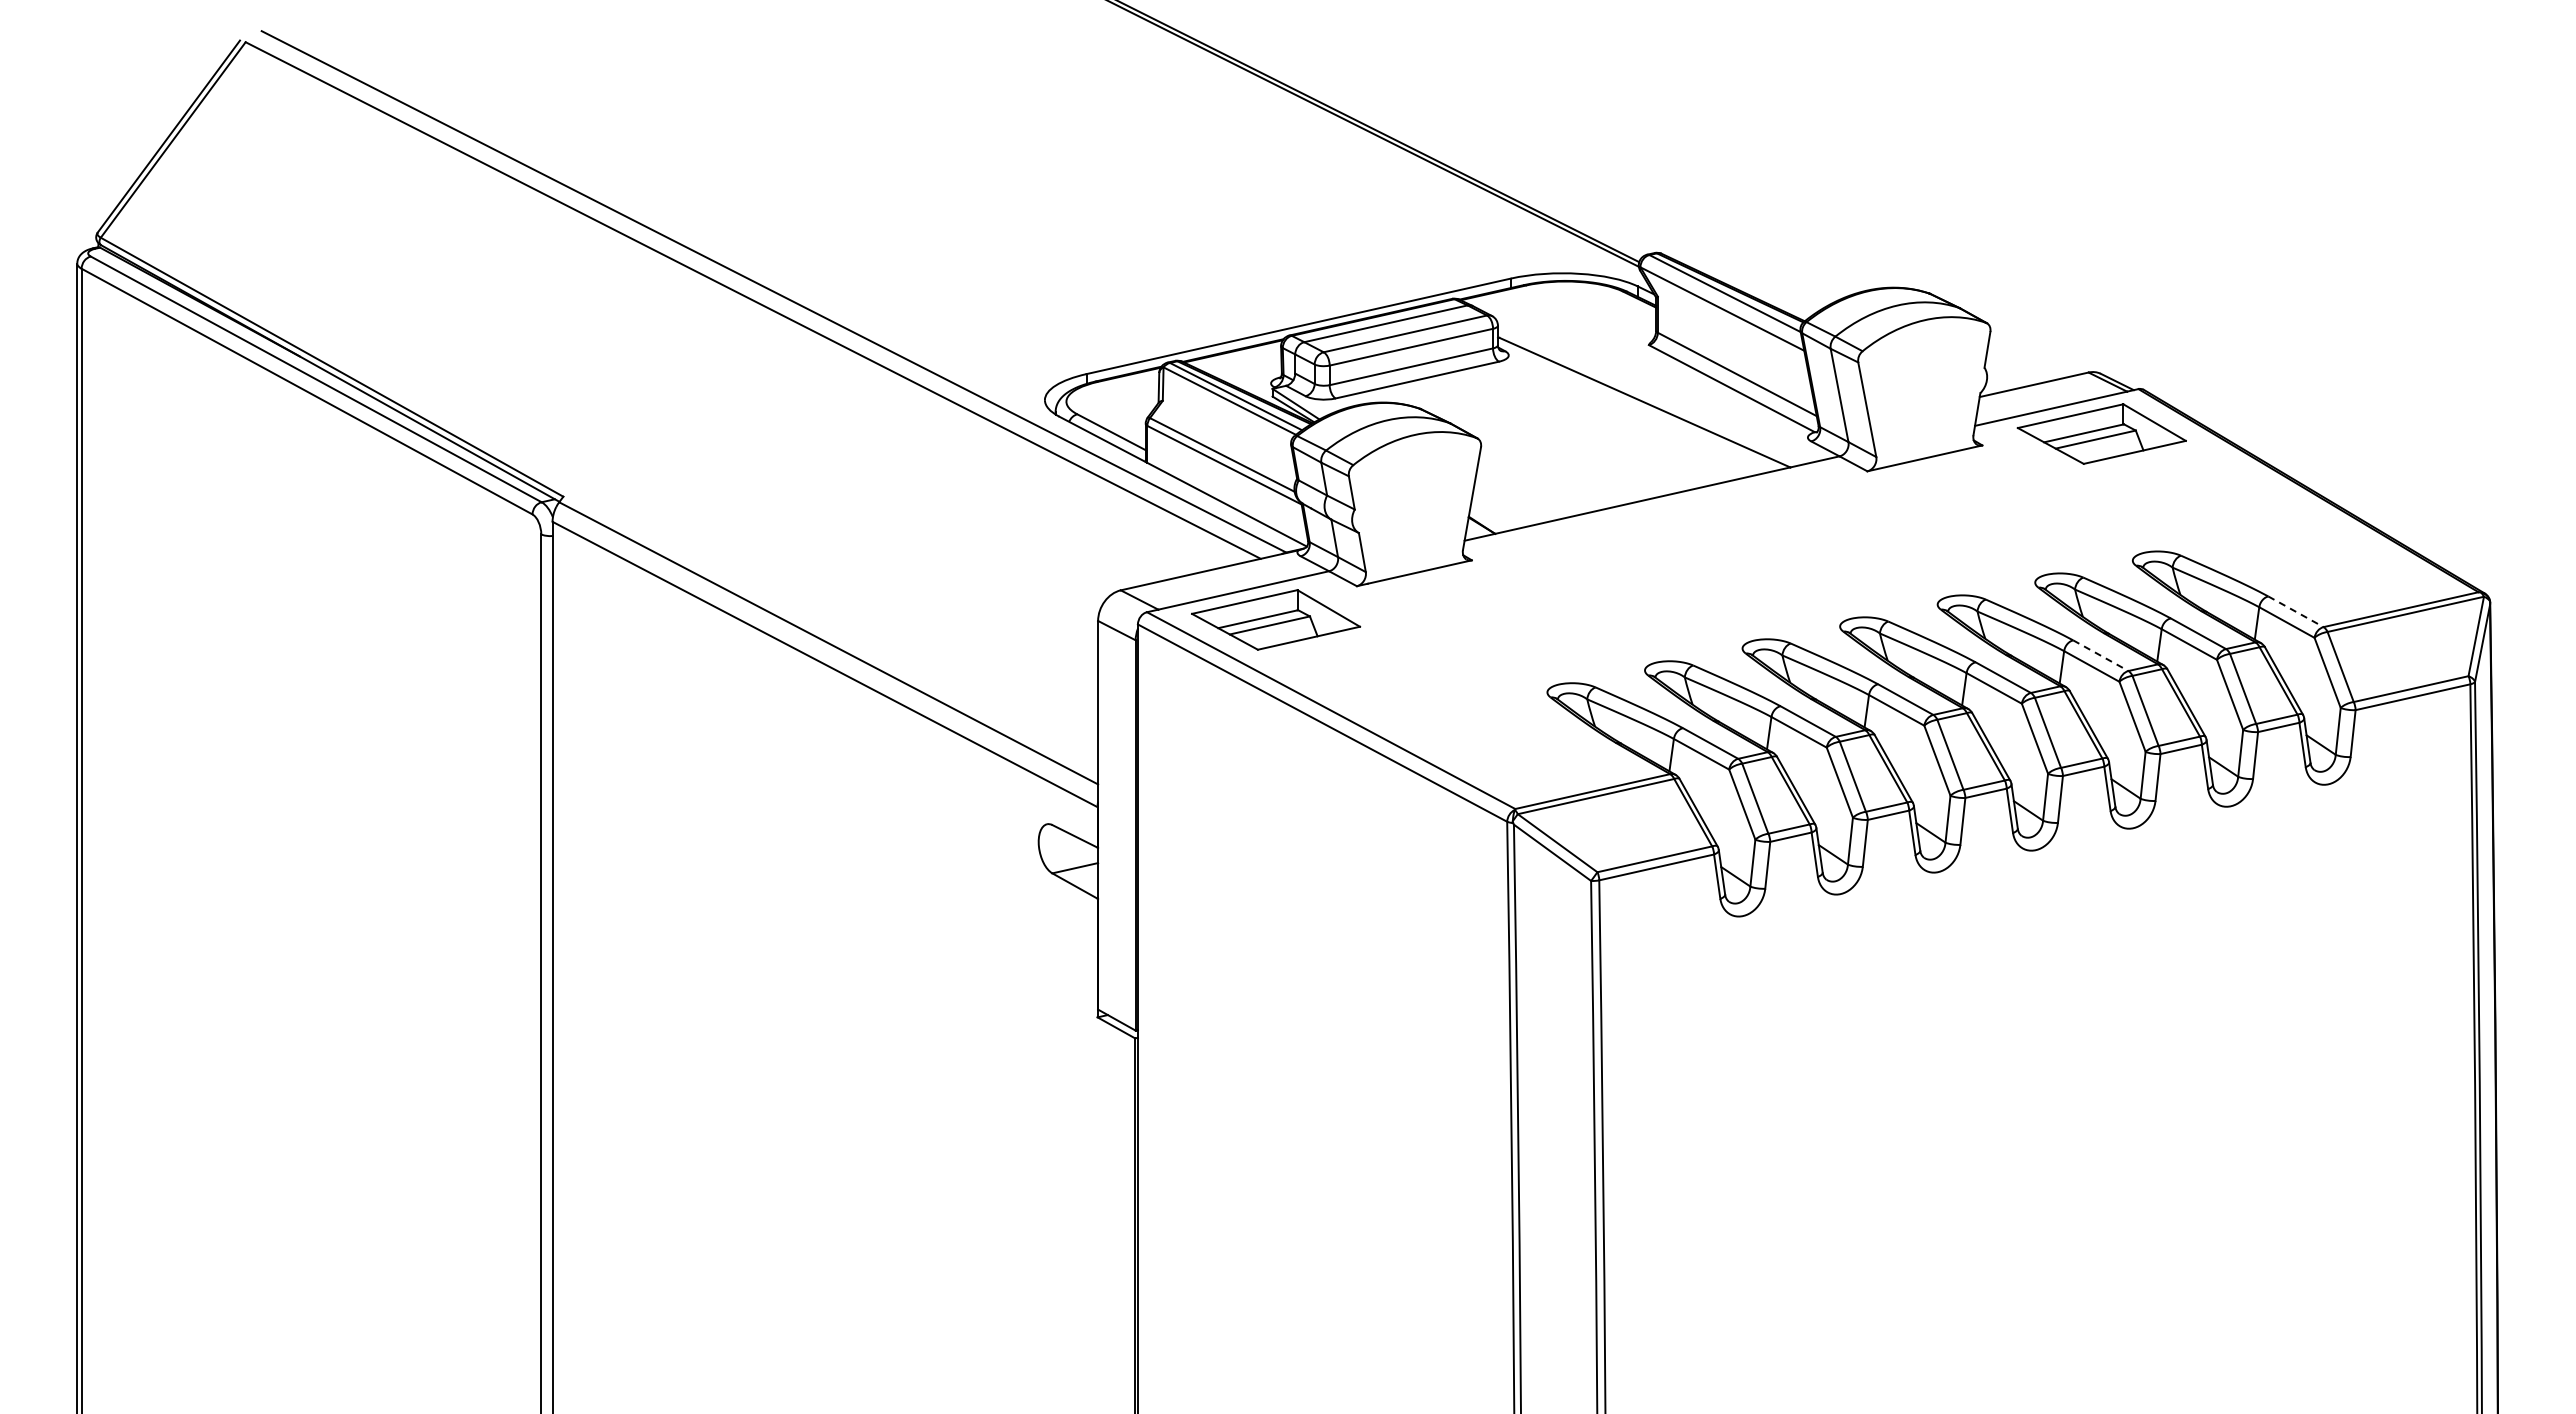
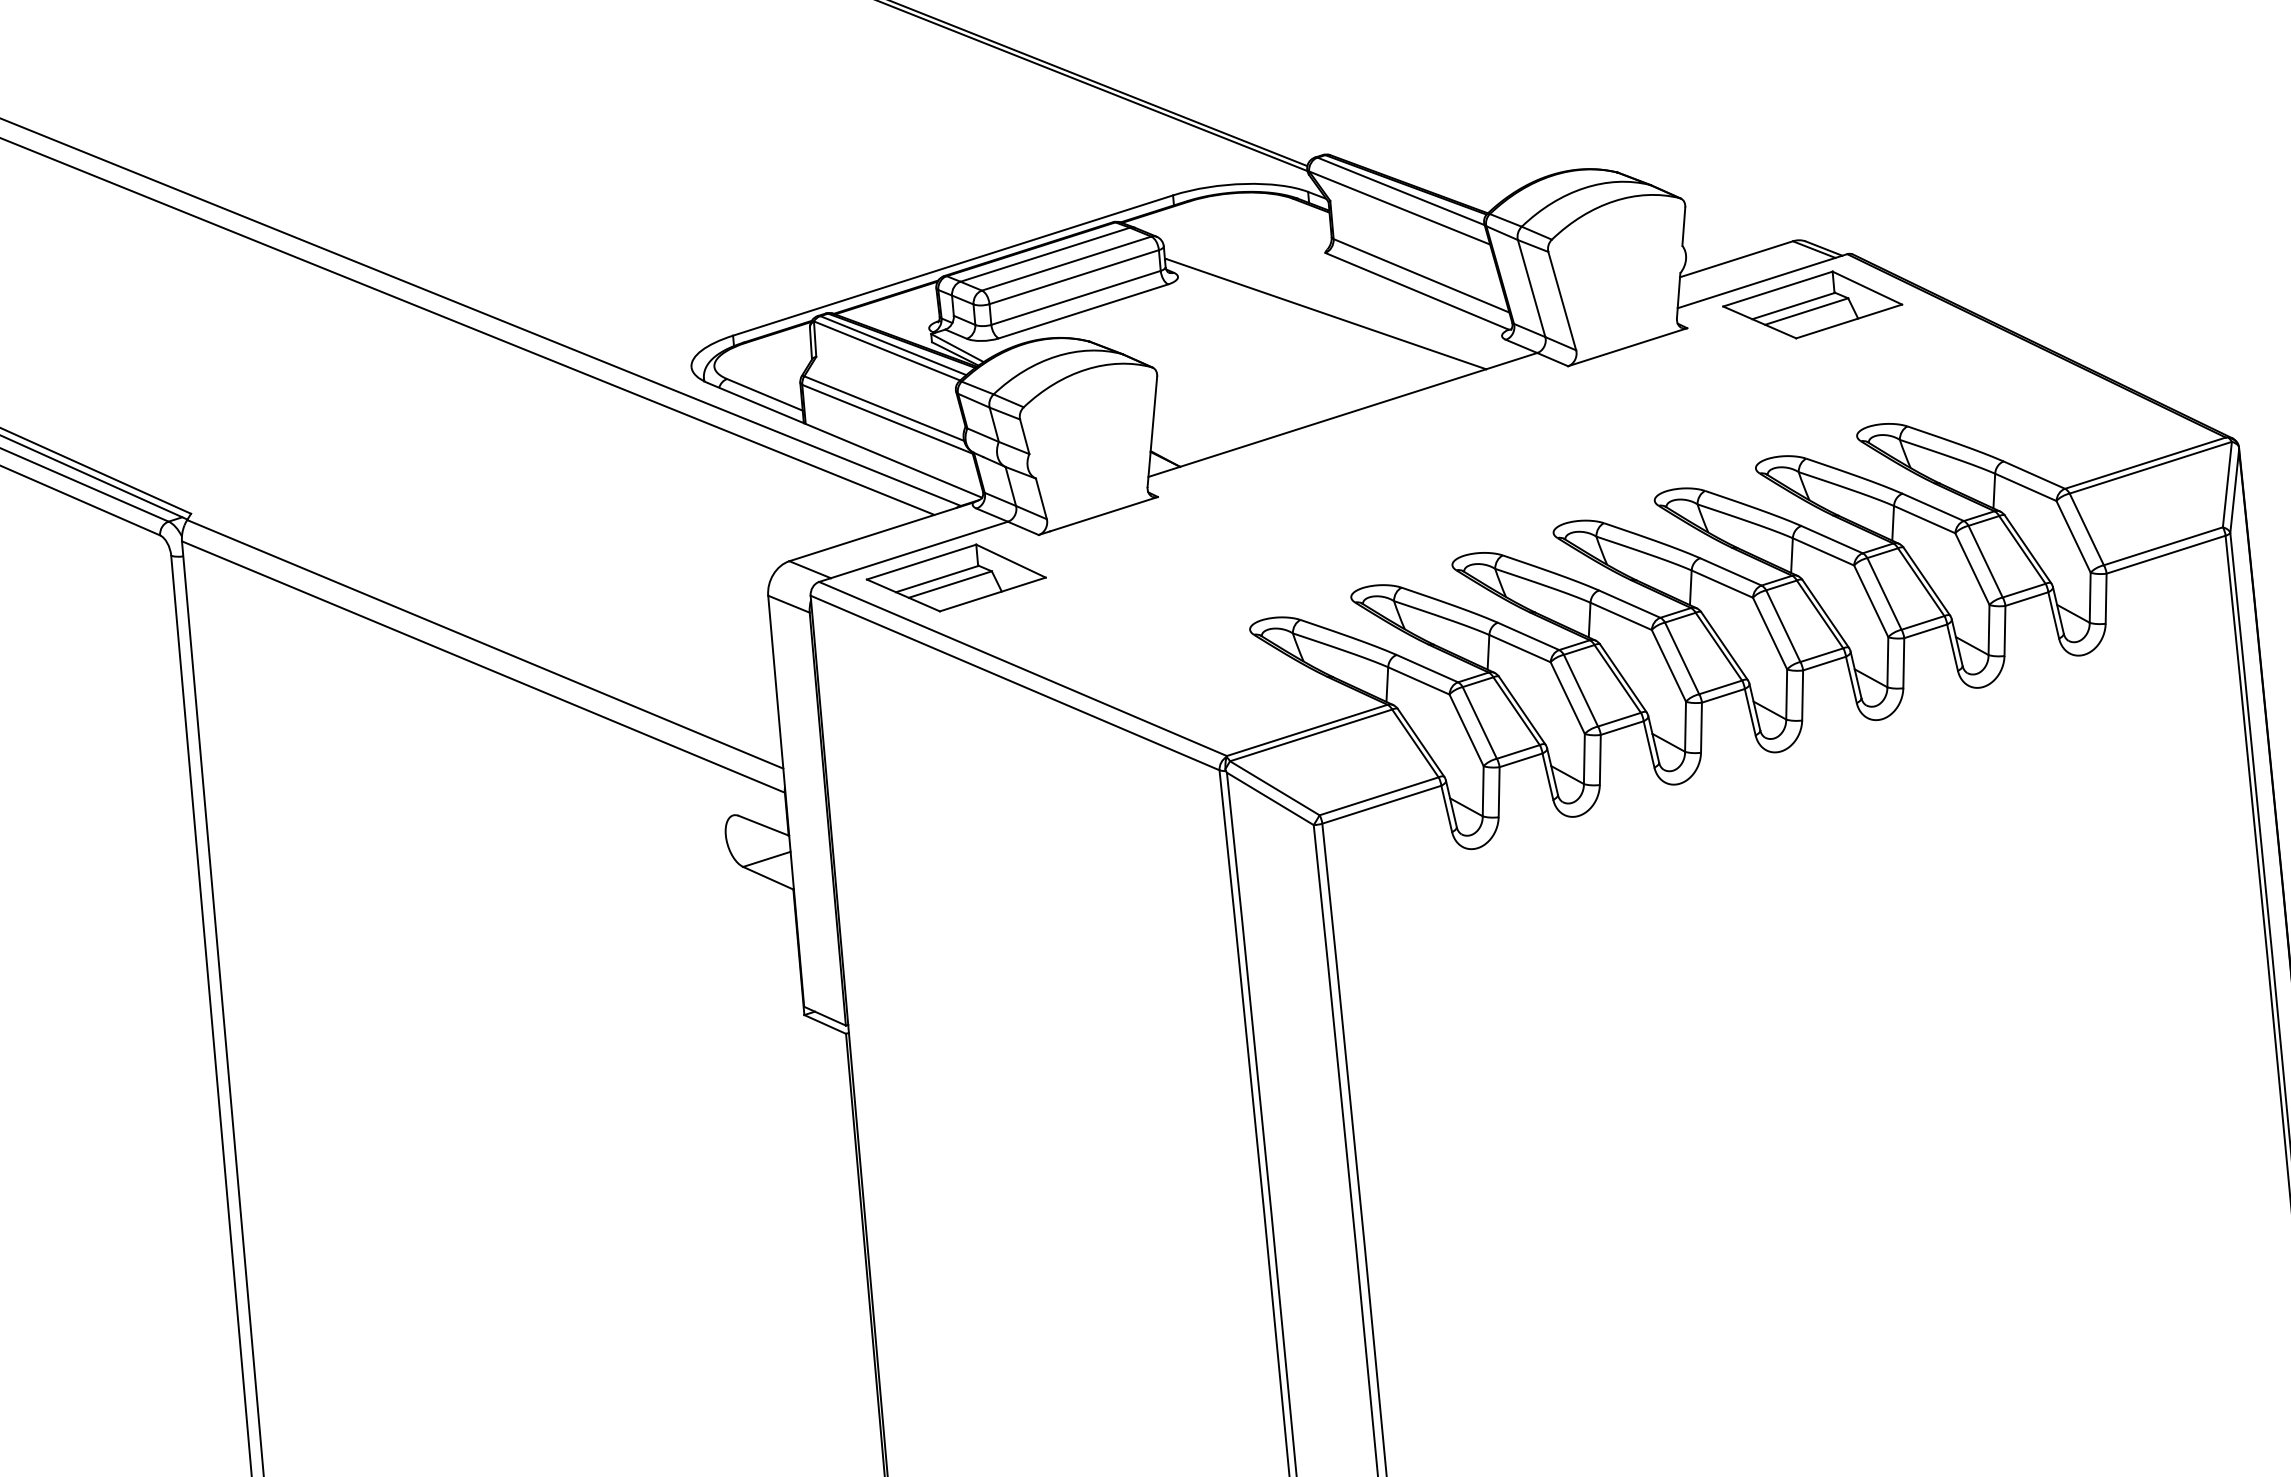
line: (2295, 611) -> (2033, 474), dashed -> solid
line: (2100, 655) -> (1831, 539), dashed -> solid

